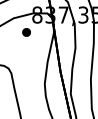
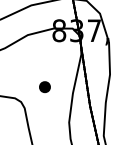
part: (26, 32) -> (44, 87), moved

